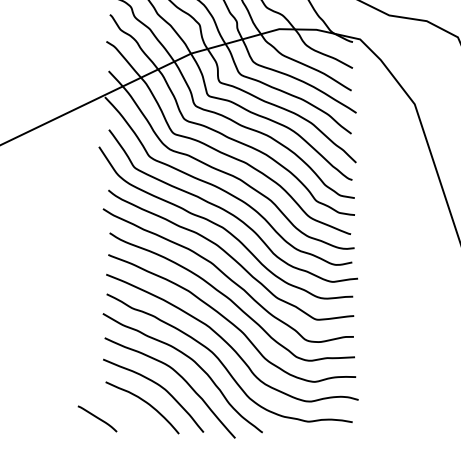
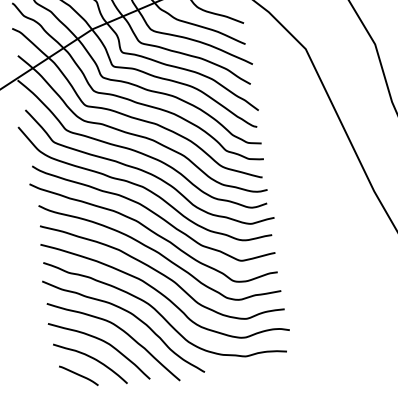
curve: (97, 418) -> (78, 375), moved

